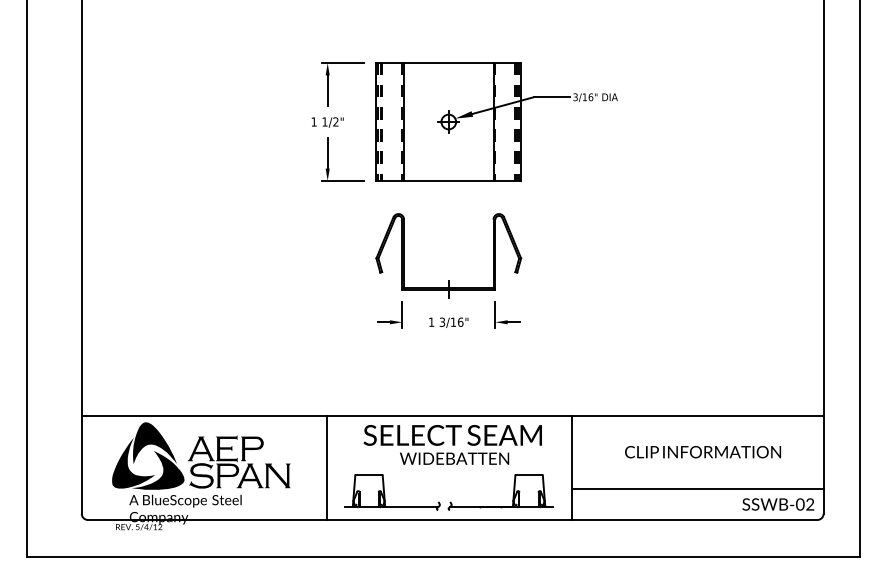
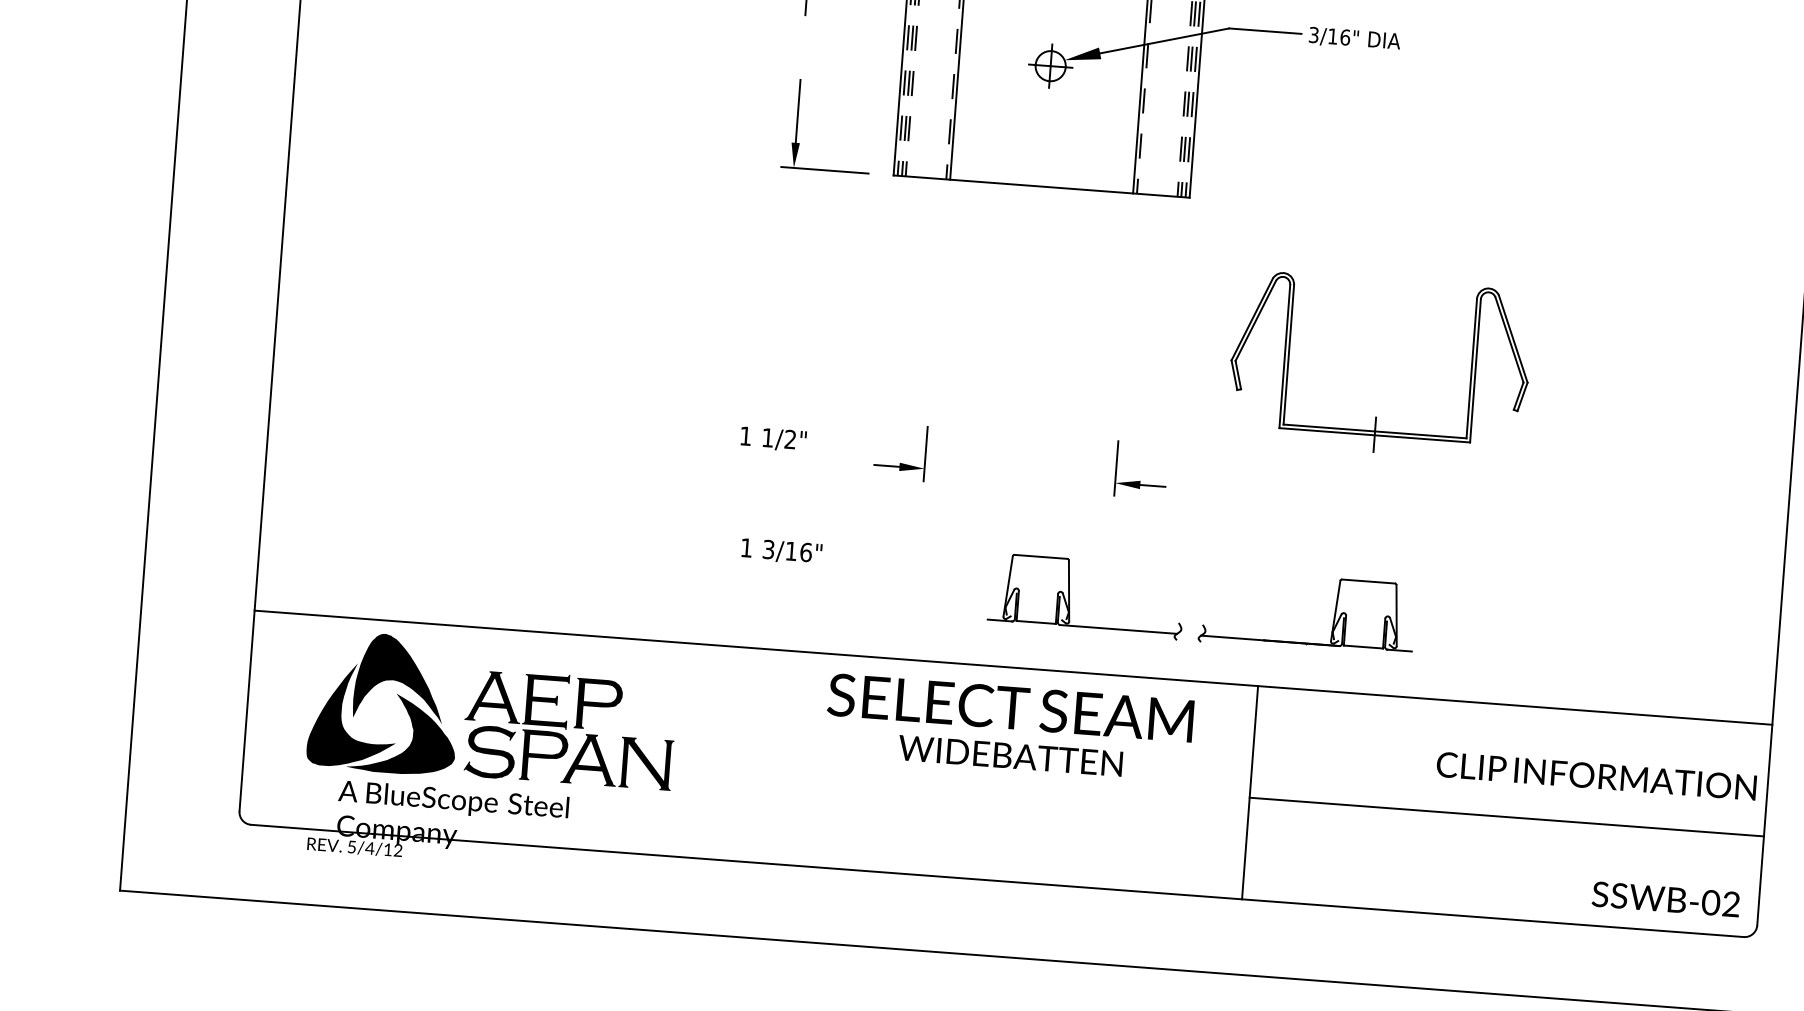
text: (327, 122) -> (773, 439), moved
part: (448, 280) -> (1375, 416), moved
text: (448, 322) -> (781, 550), moved
text: (702, 452) -> (1595, 776), moved
line: (327, 467) -> (749, 754), removed
line: (697, 489) -> (1505, 817), moved
part: (450, 501) -> (1203, 623), moved

